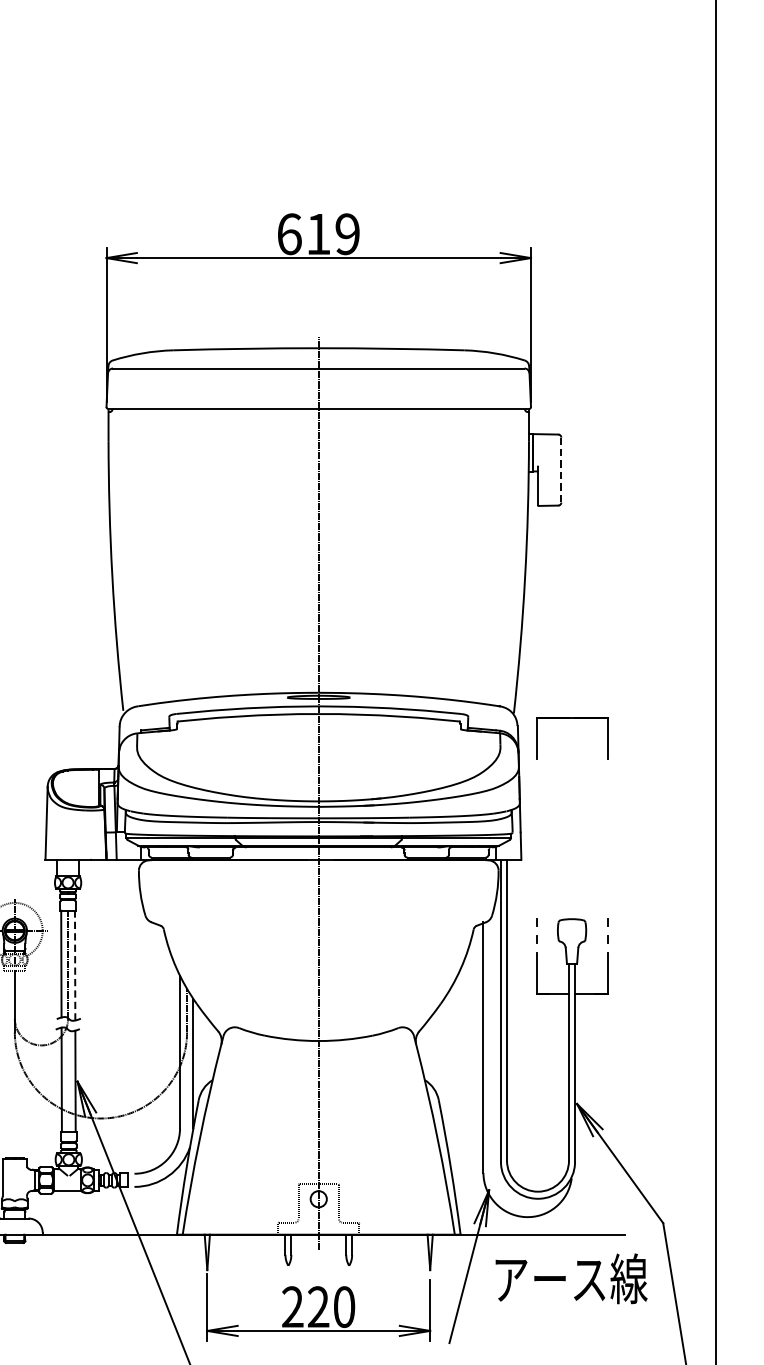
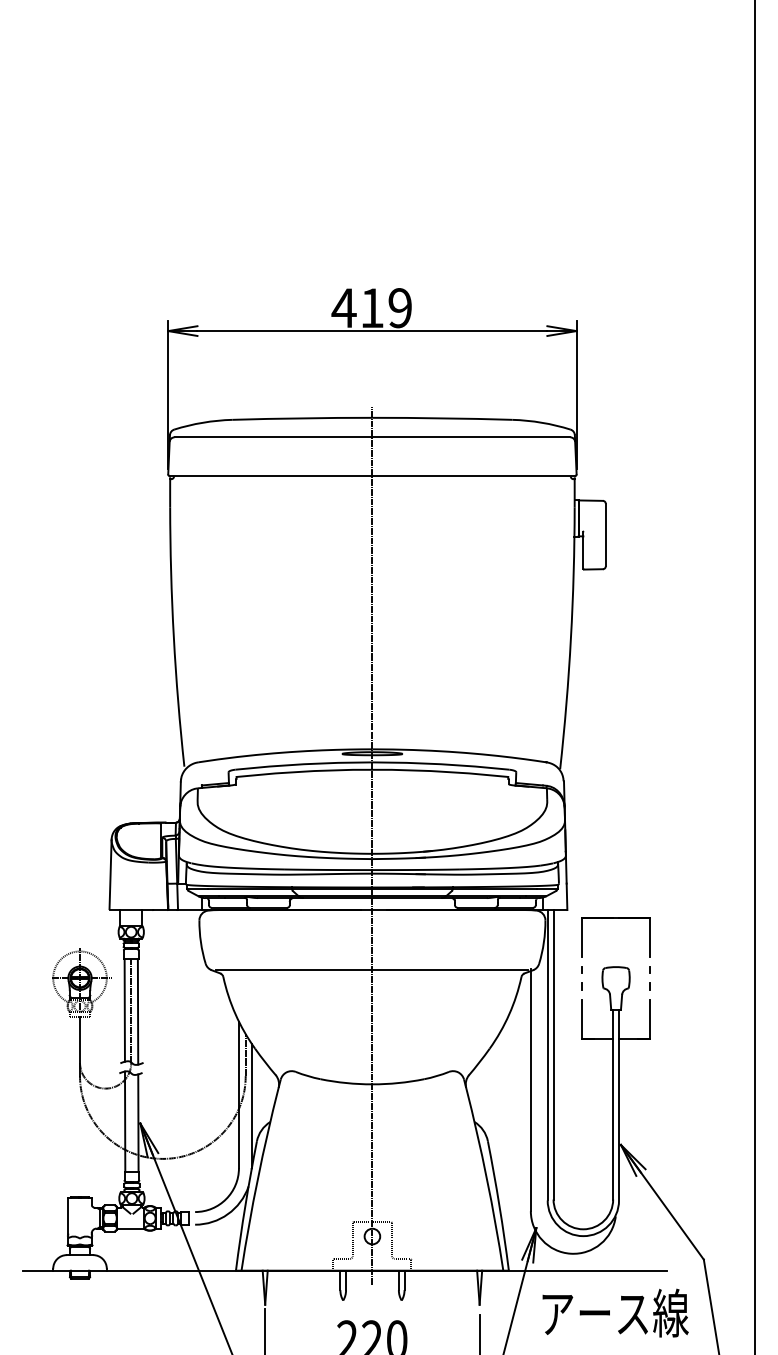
text: (288, 234) -> (343, 308), 619 -> 419
line: (561, 470) -> (605, 535), dashed -> solid
part: (571, 718) -> (615, 918), moved
line: (317, 922) -> (371, 970), added
line: (75, 965) -> (138, 1011), dashed -> solid

